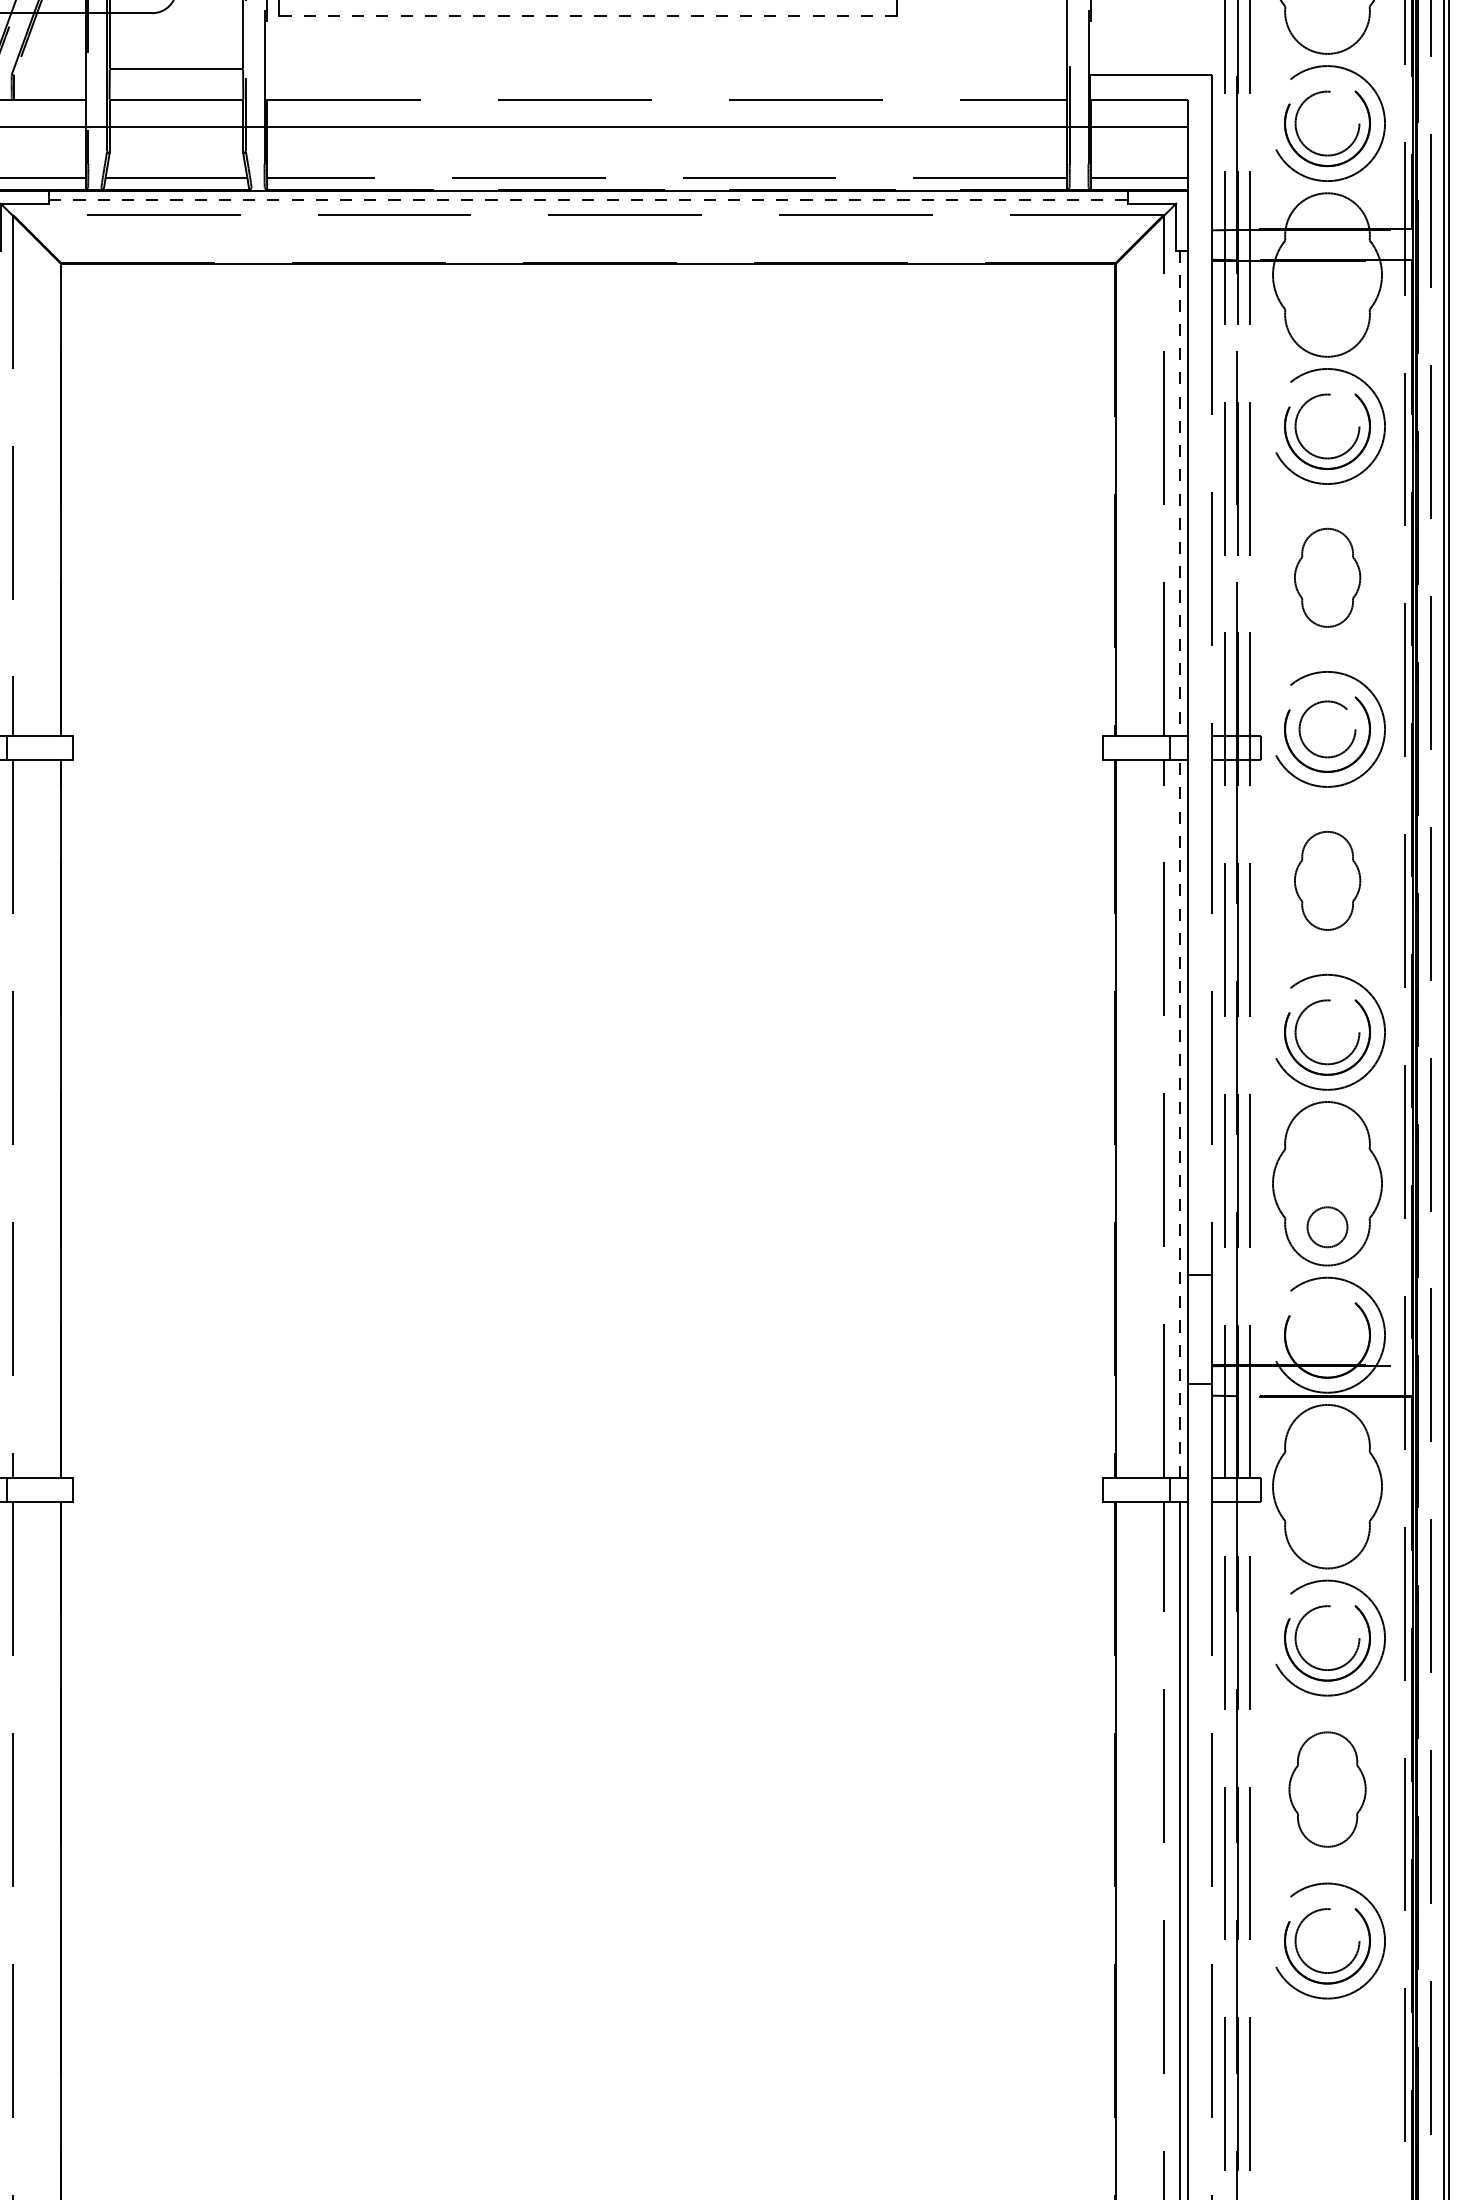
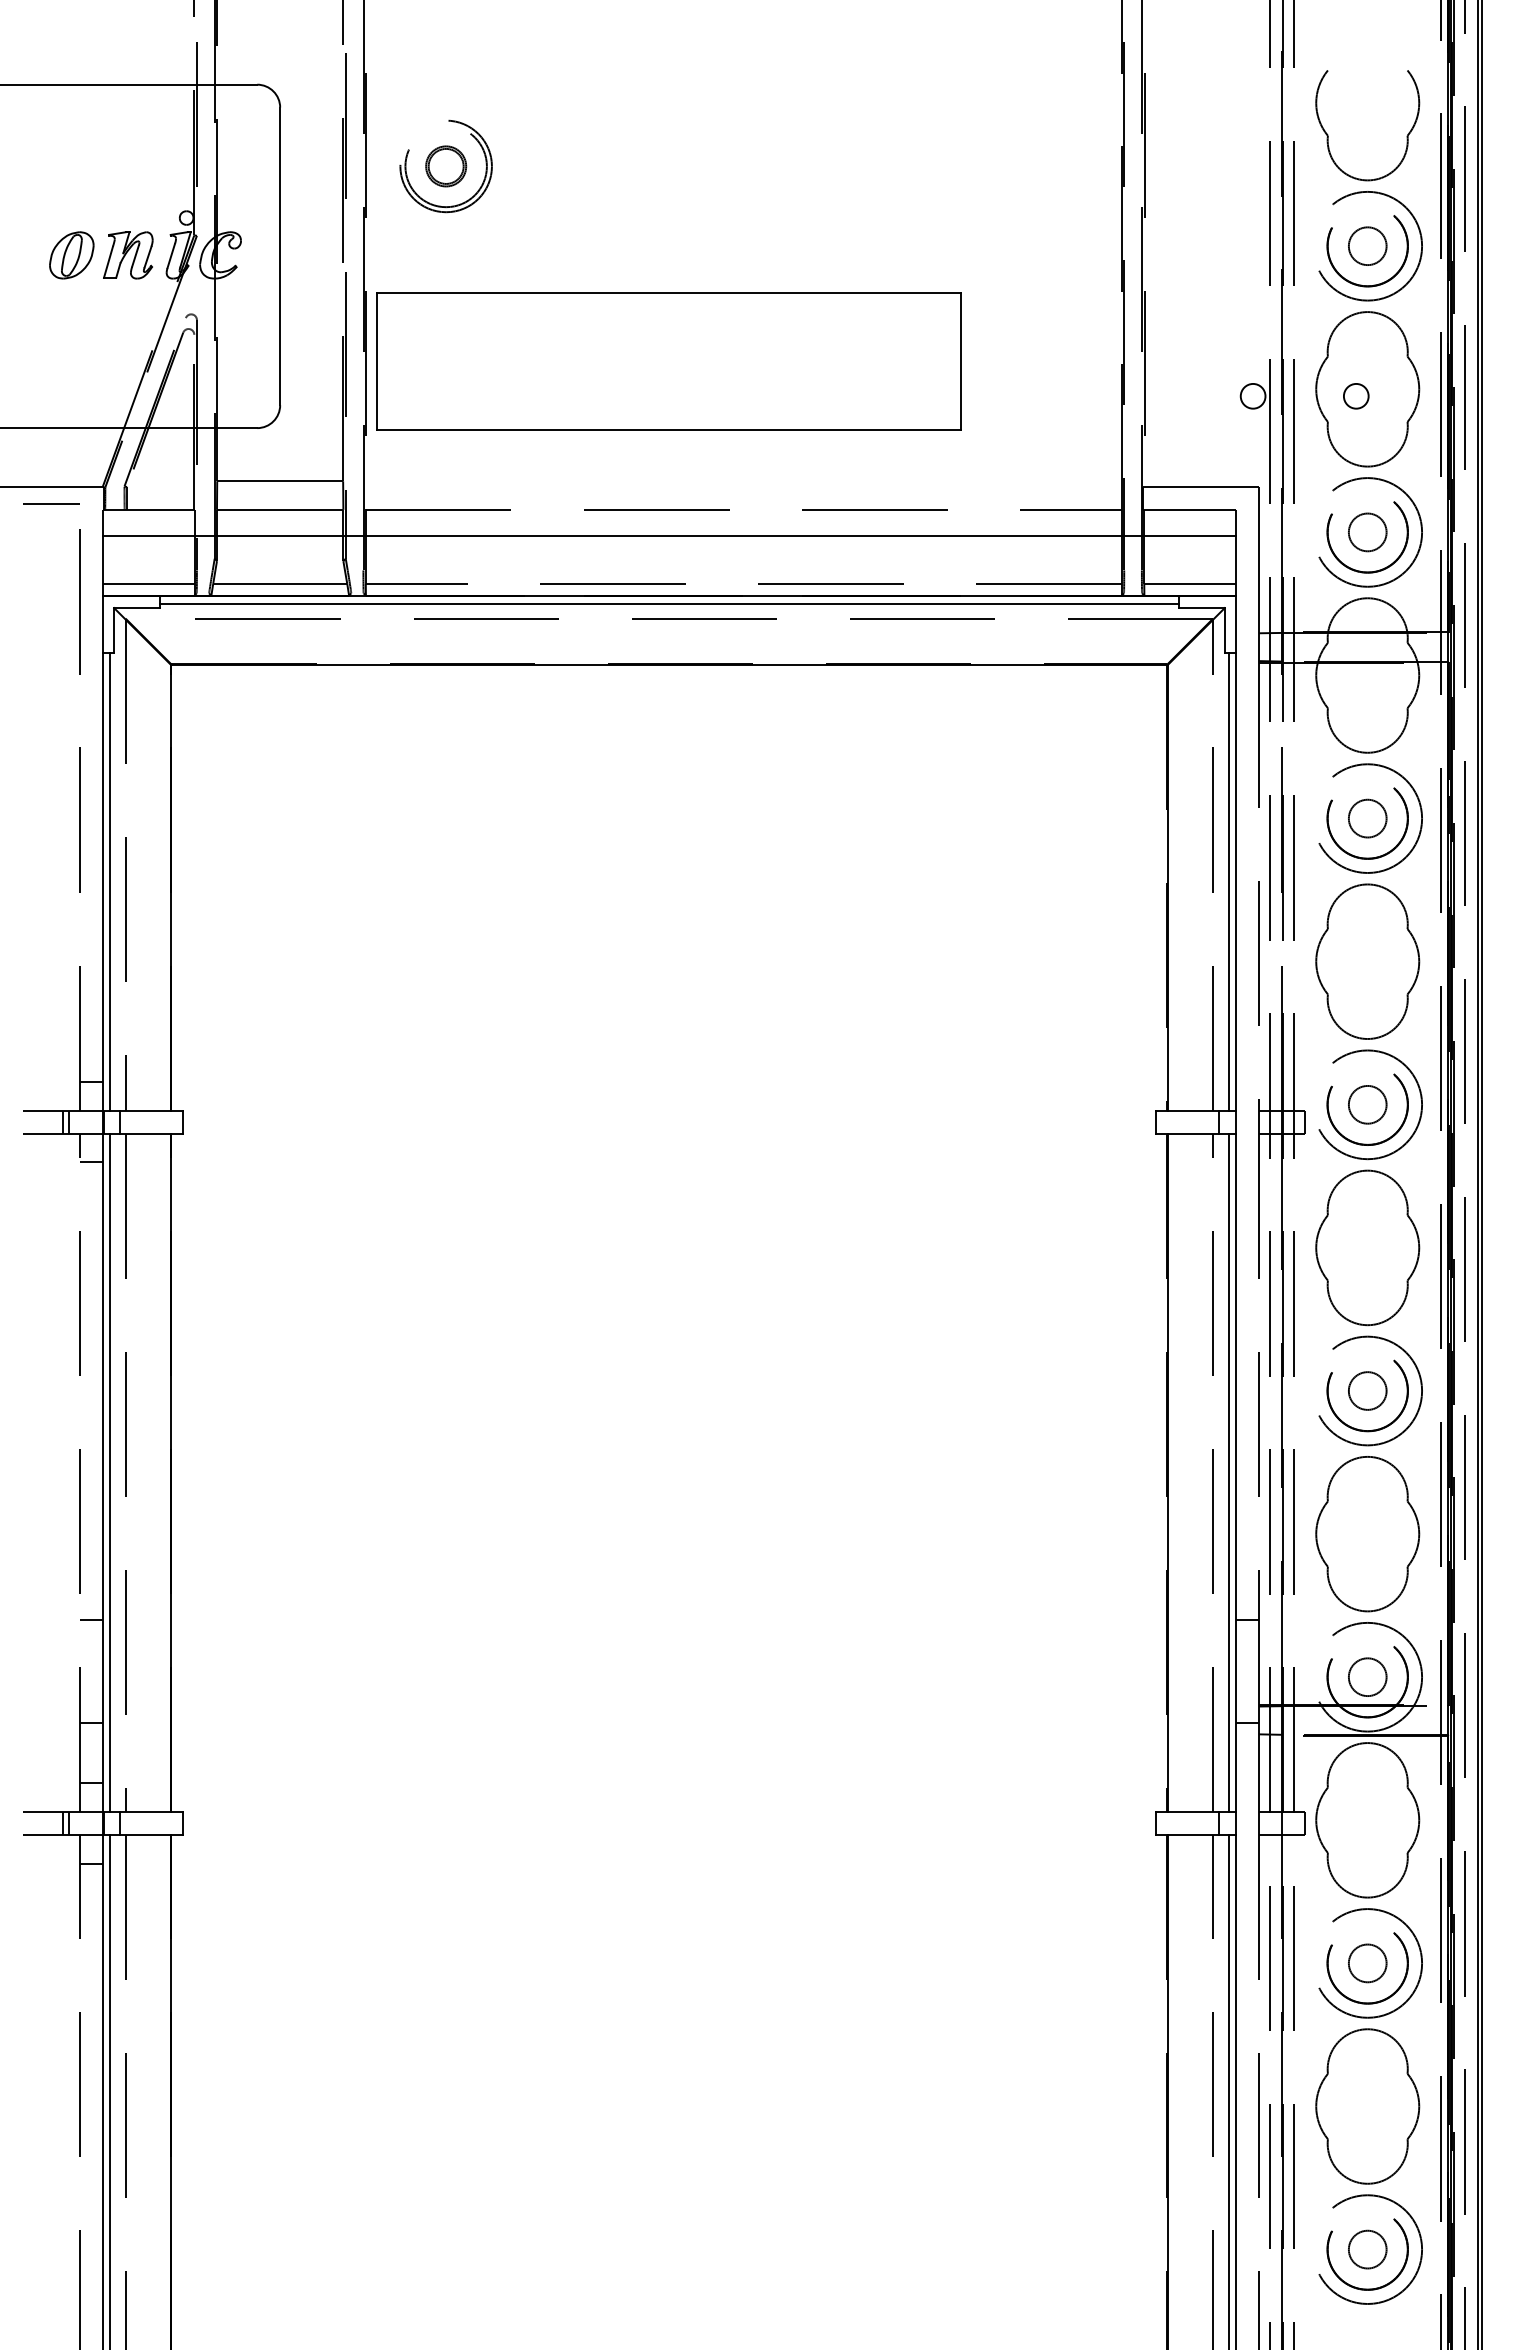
line: (588, 15) -> (669, 430), dashed -> solid
circle: (1327, 123) -> (1367, 532), size x0.62
line: (587, 199) -> (668, 604), dashed -> solid
circle: (1327, 426) -> (1367, 818), size x0.62
line: (1180, 493) -> (1228, 881), dashed -> solid
part: (1327, 577) -> (1367, 961), size x1.67
circle: (1327, 729) -> (1367, 1104), size x0.71
part: (1327, 880) -> (1367, 1247), size x1.67
circle: (1327, 1031) -> (1367, 1390), size x0.62
line: (1180, 1118) -> (1228, 1472), dashed -> solid
circle: (1327, 1226) -> (1367, 1676), moved
circle: (1327, 1638) -> (1367, 1963), size x0.62
part: (1327, 1789) -> (1367, 2106), size x1.43
circle: (1327, 1940) -> (1367, 2249), size x0.62

